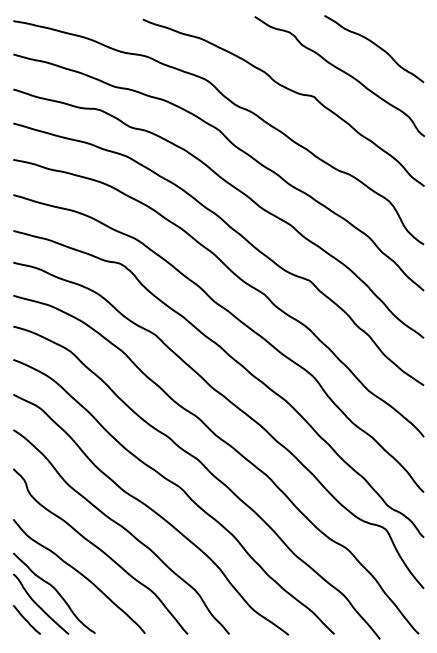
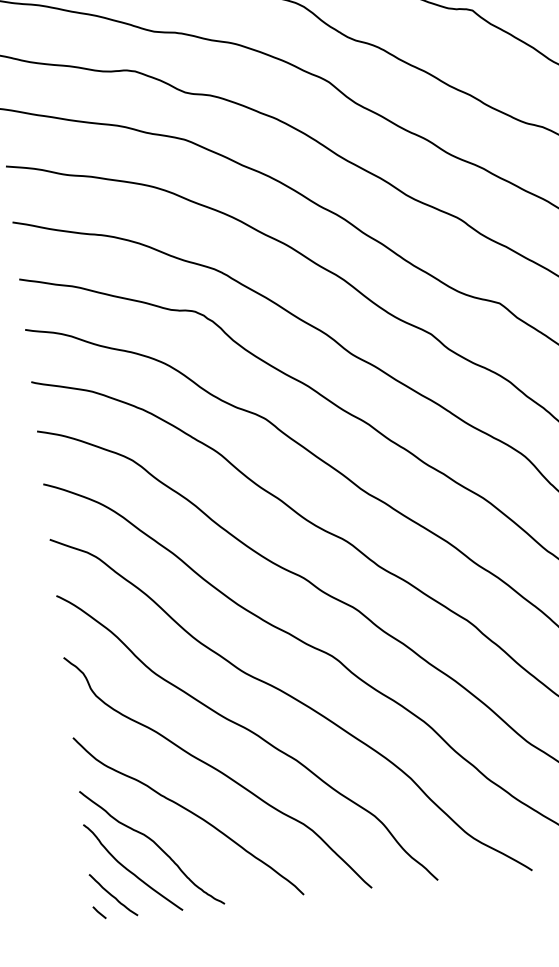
line: (16, 629) -> (98, 912), added

